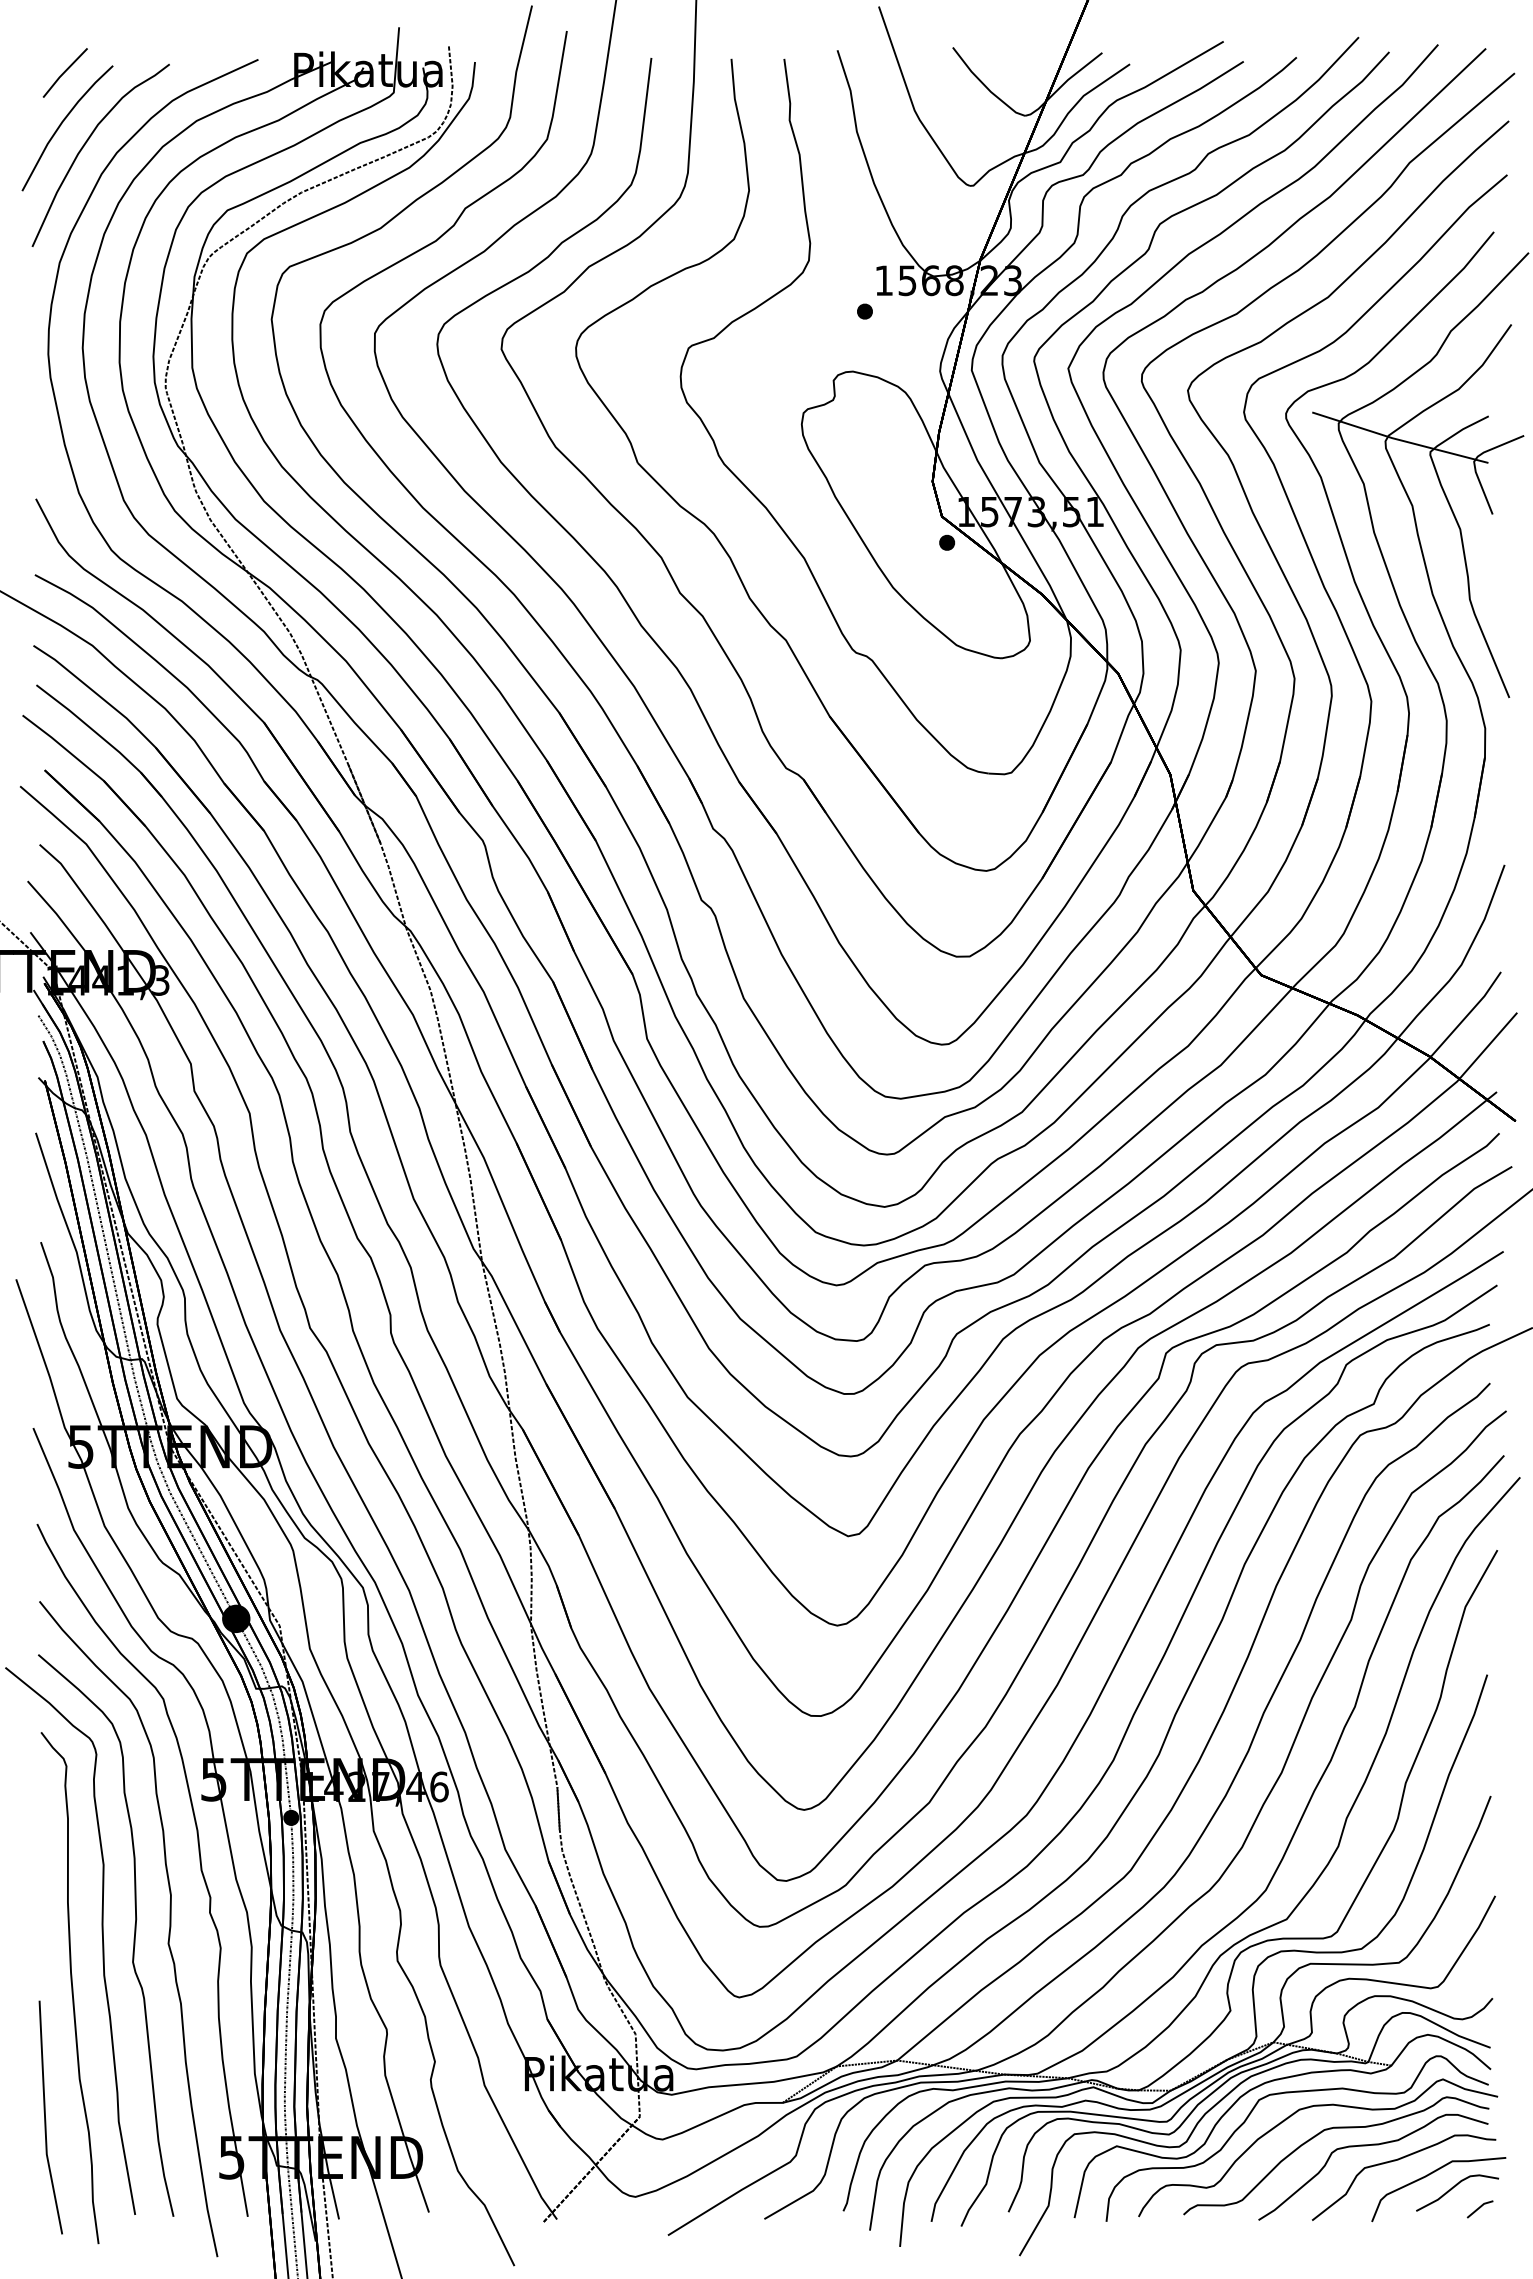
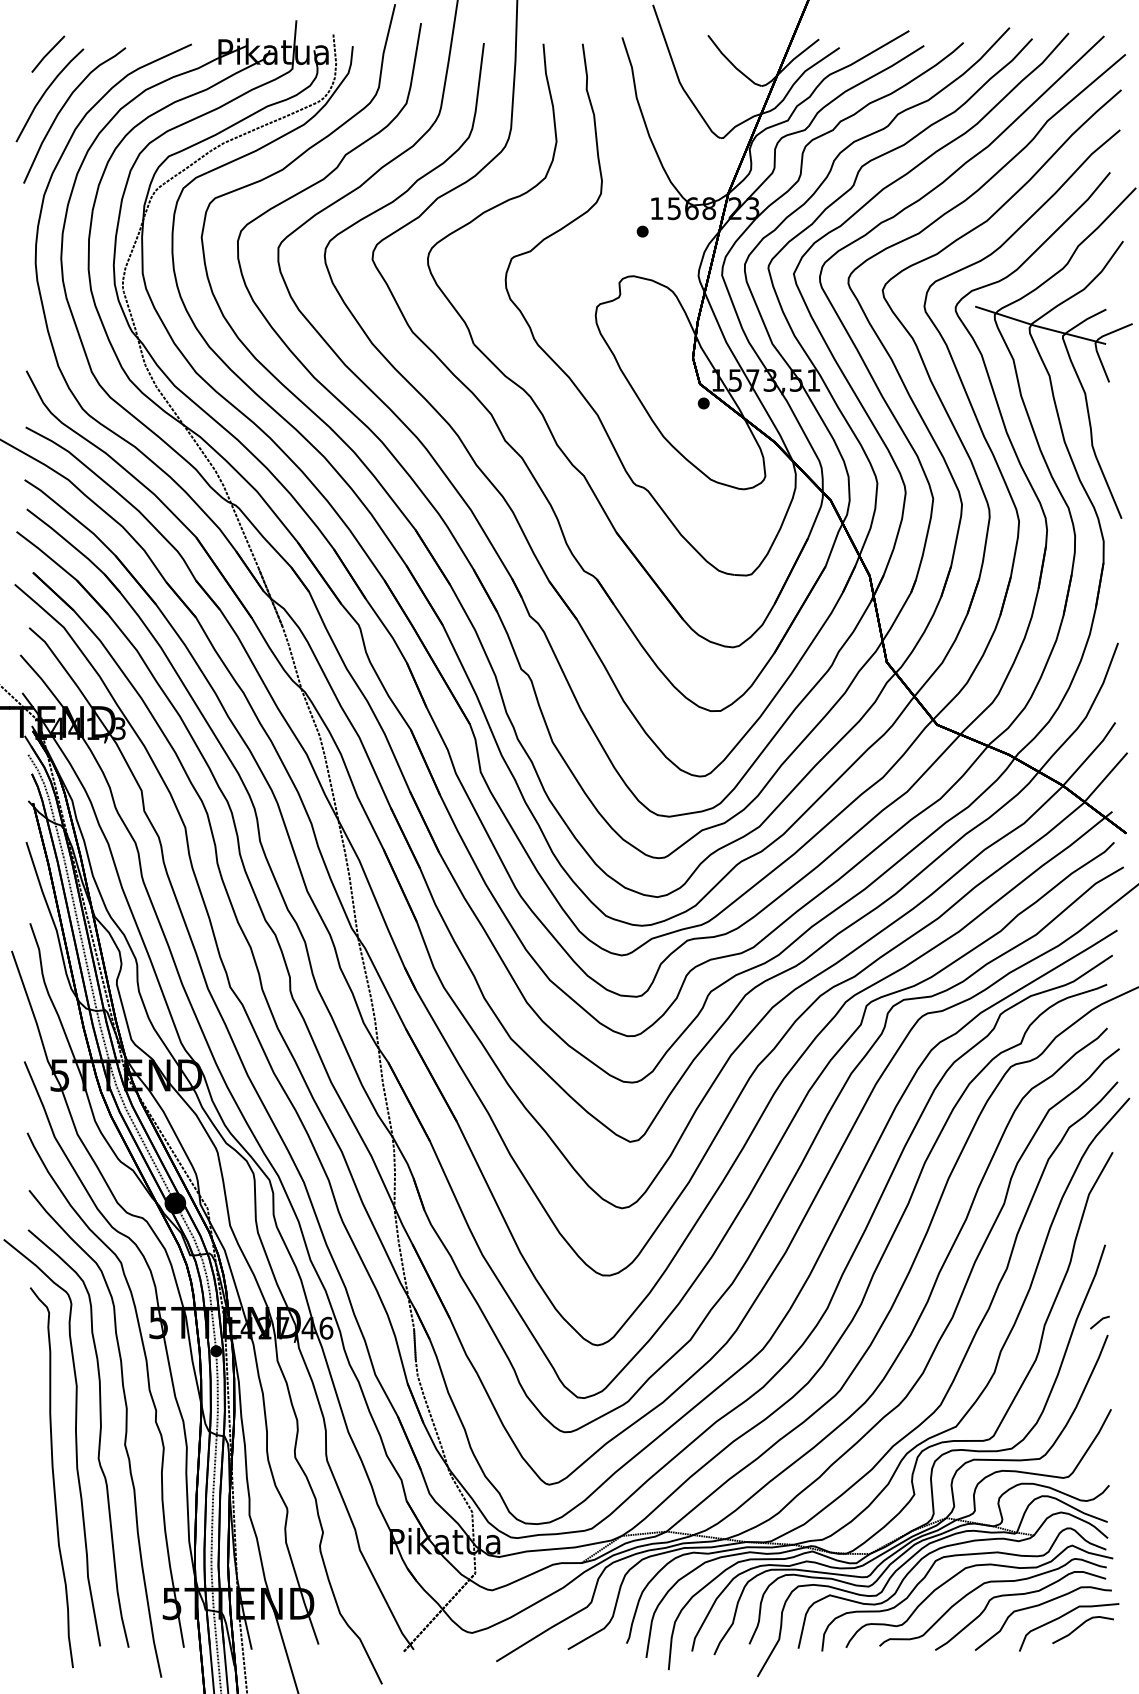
part: (50, 2117) -> (37, 1573), removed
part: (1479, 2209) -> (1099, 1322), moved

